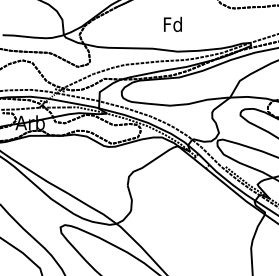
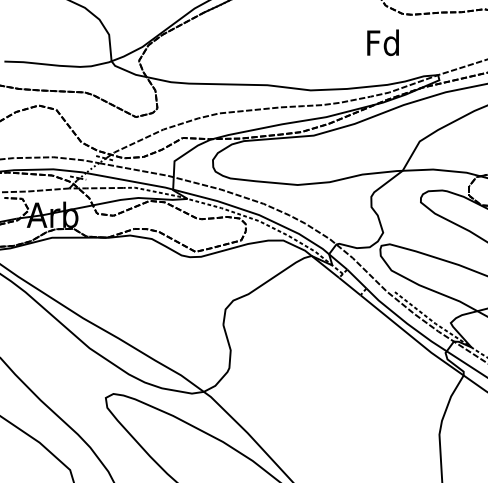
text: (172, 23) -> (382, 41), moved

